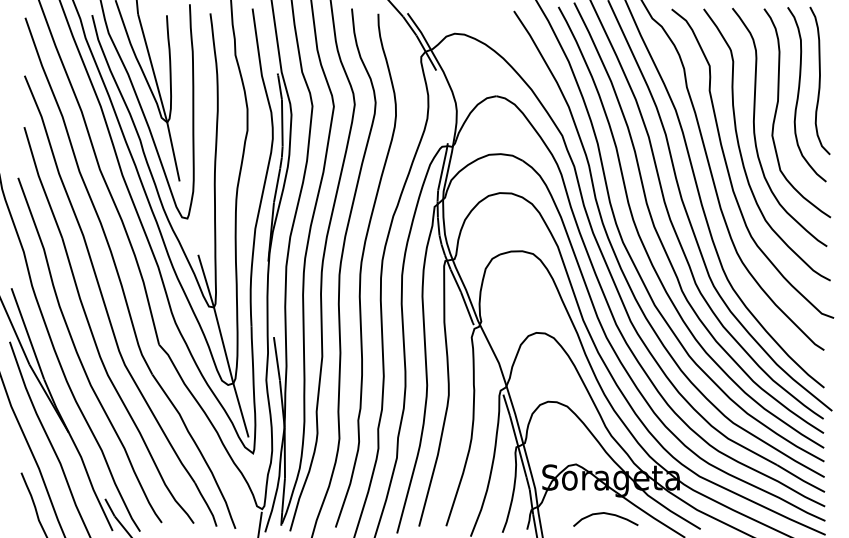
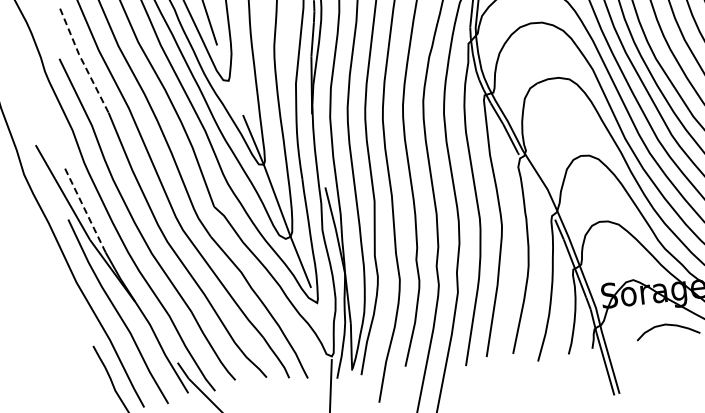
line: (41, 183) -> (82, 61), solid -> dashed
line: (27, 333) -> (84, 209), solid -> dashed

